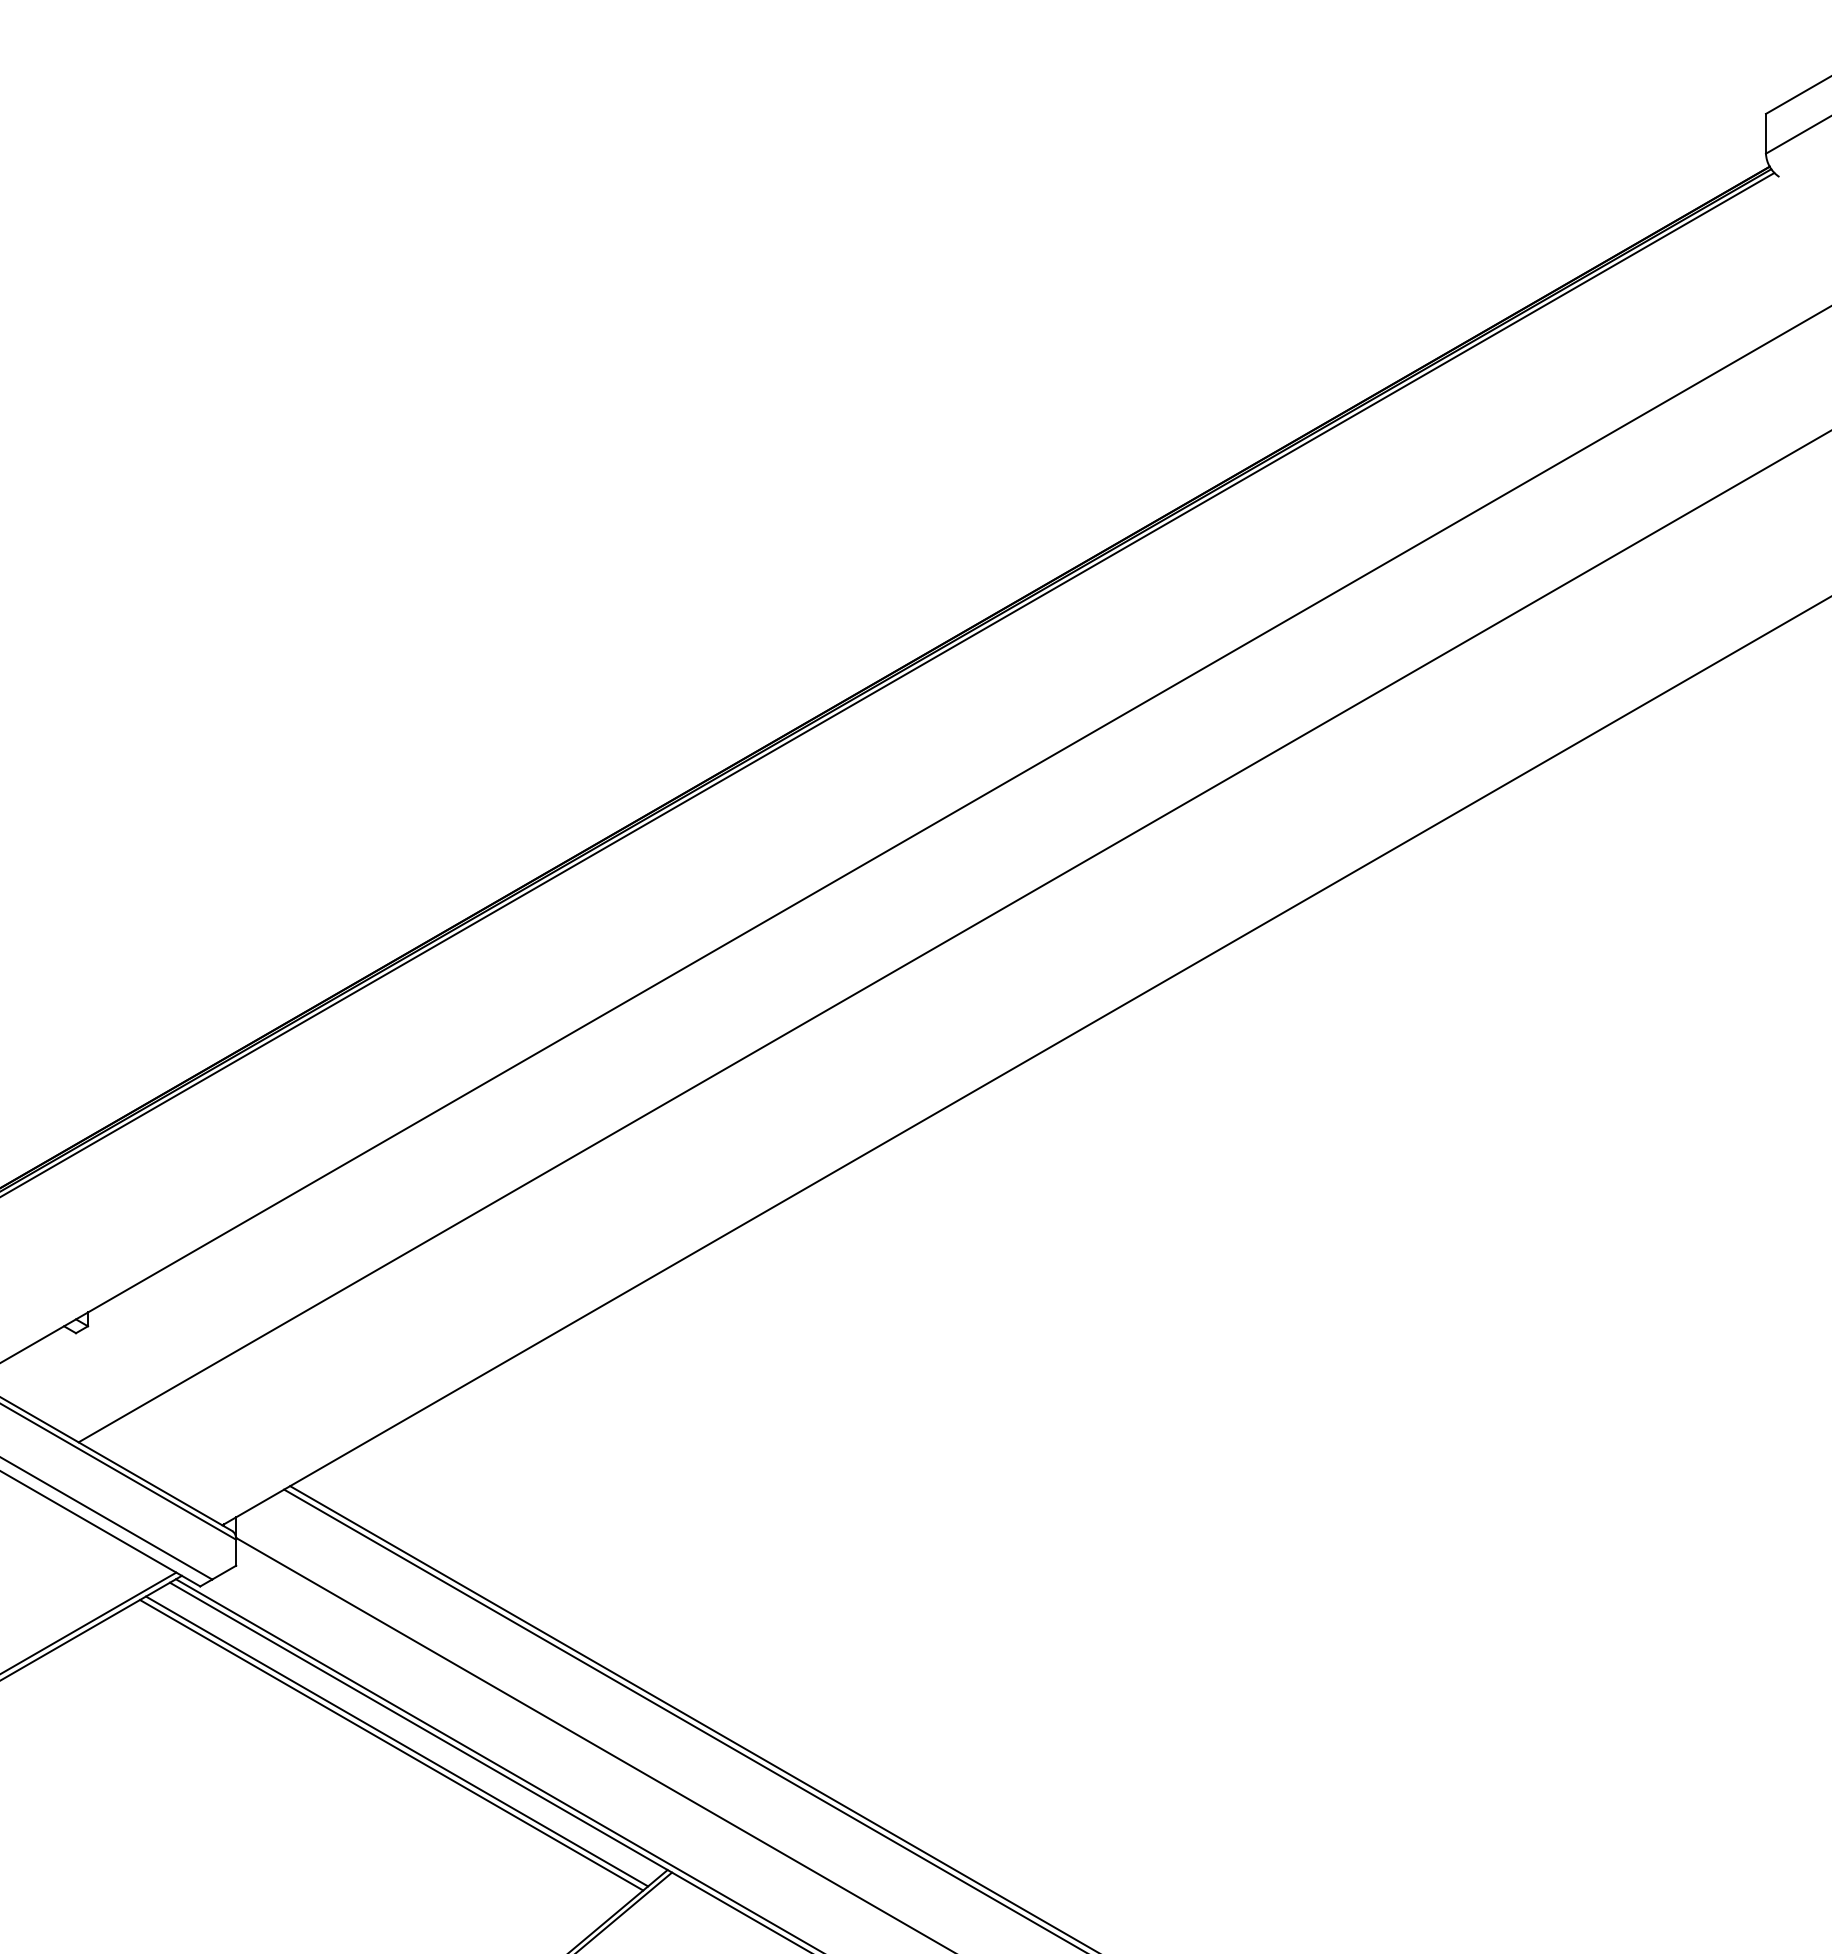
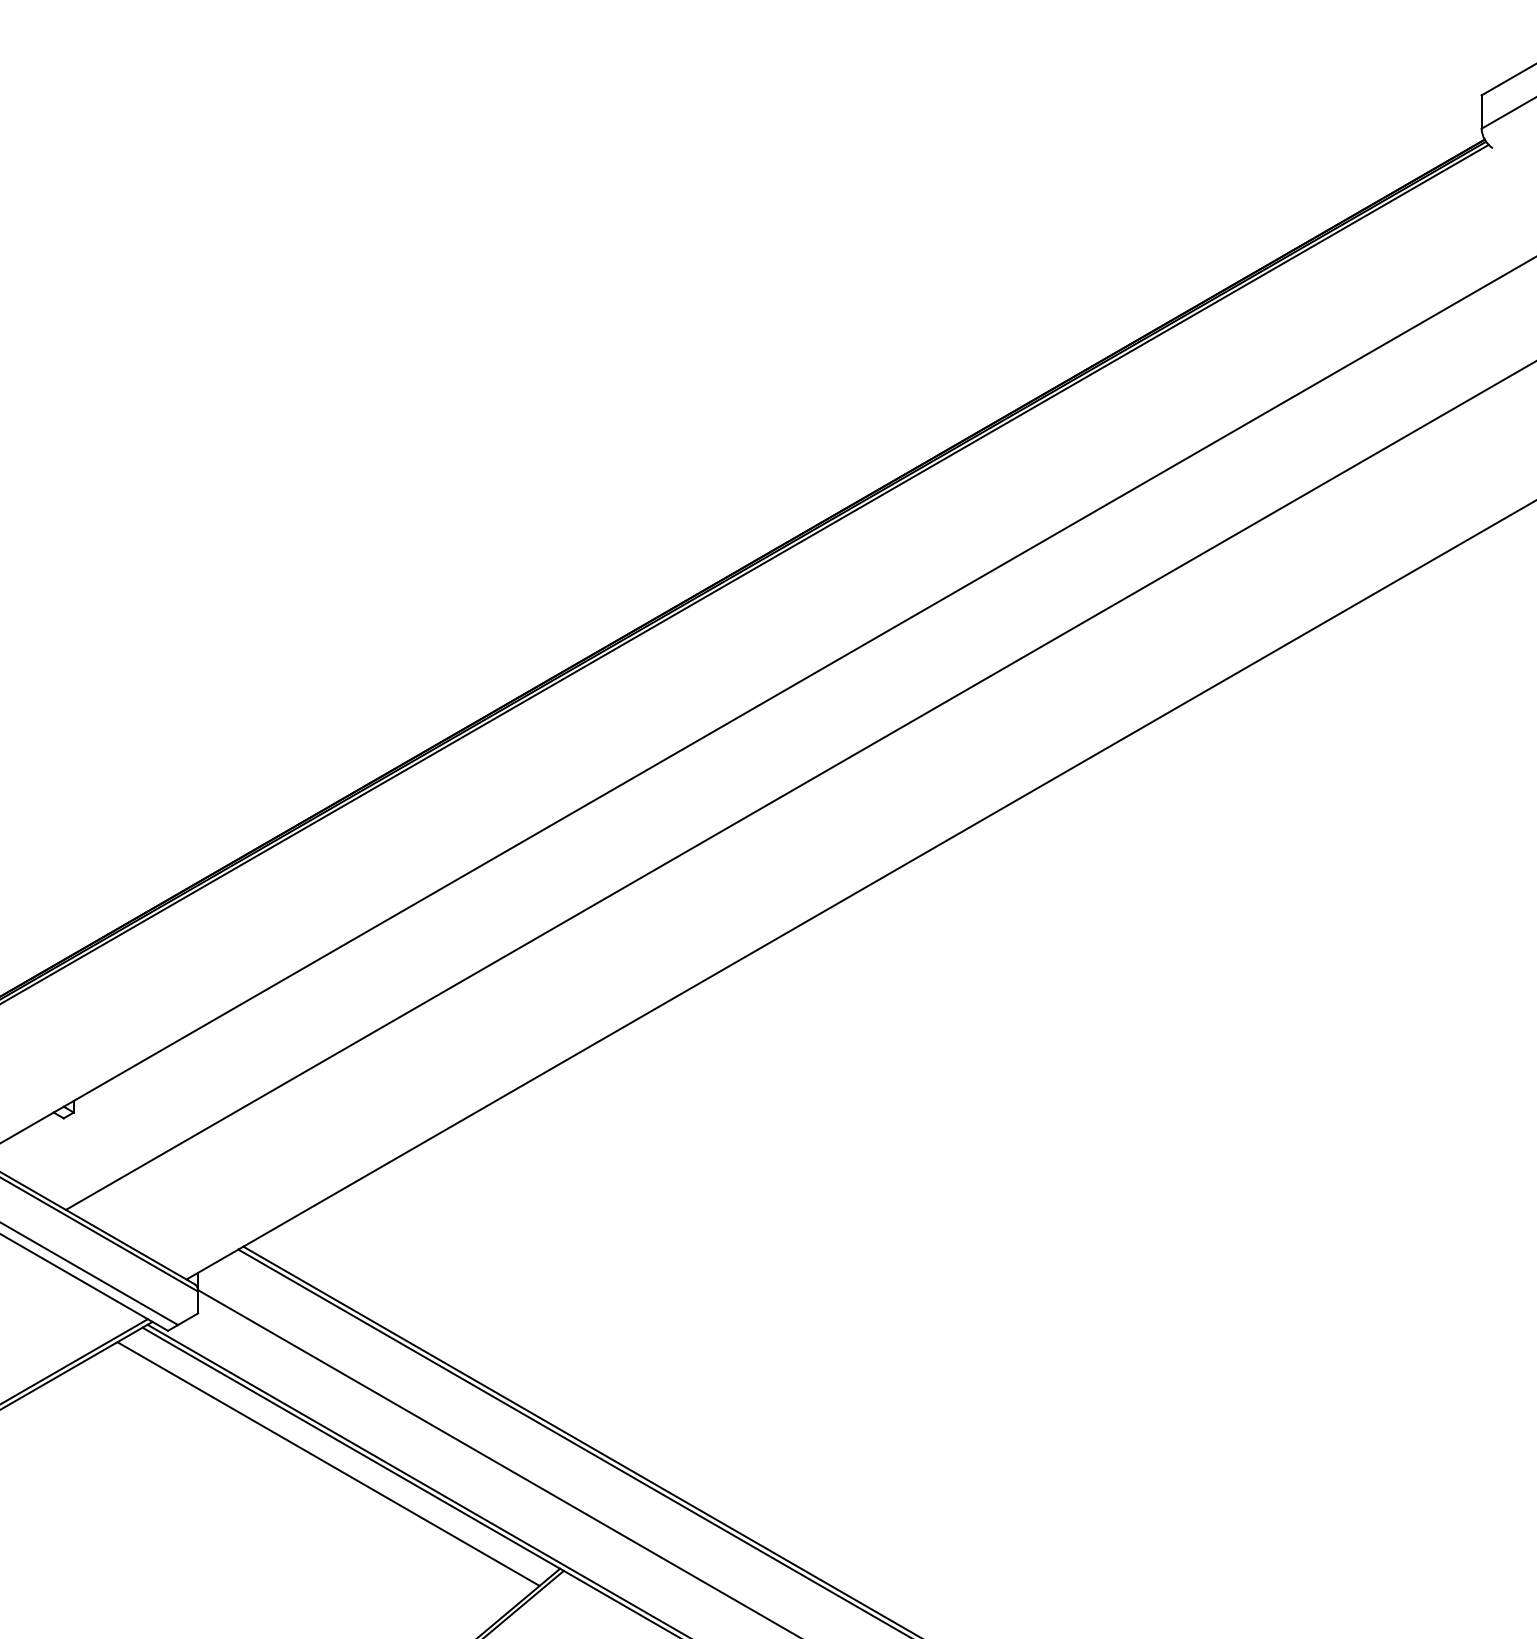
line: (397, 1741) -> (333, 1460), removed

